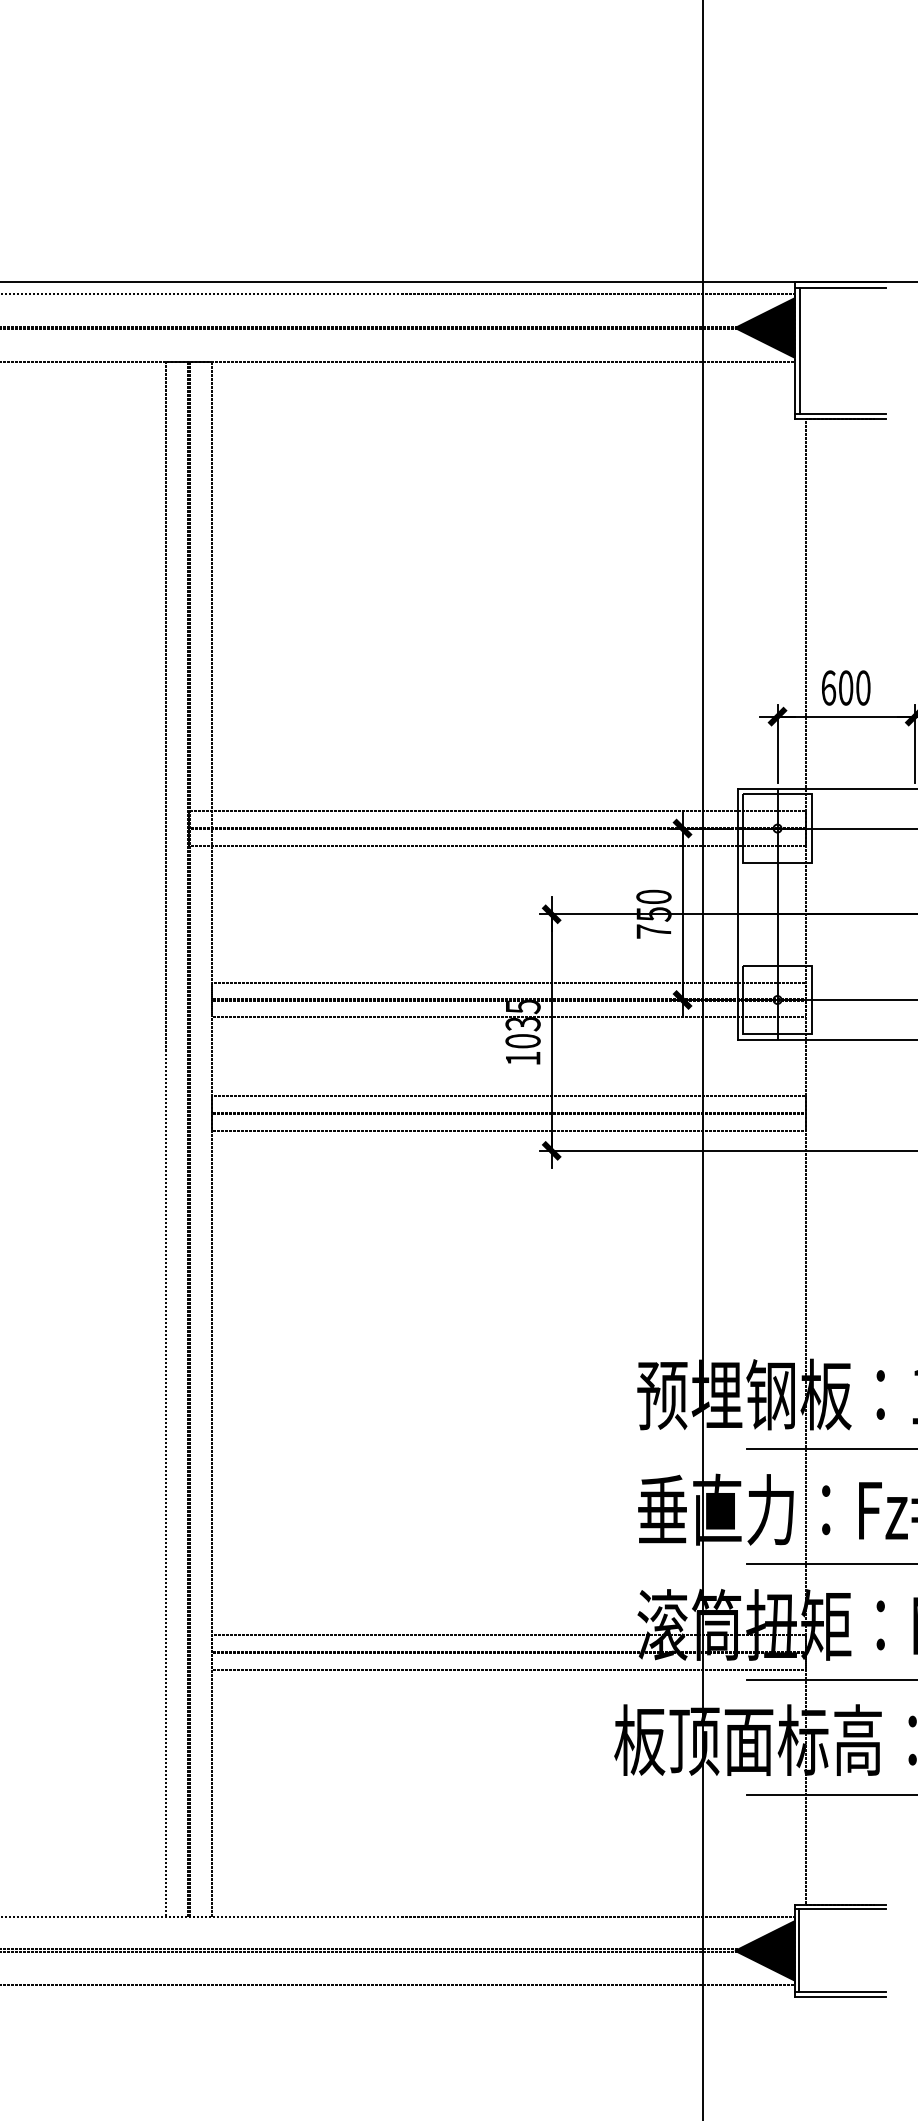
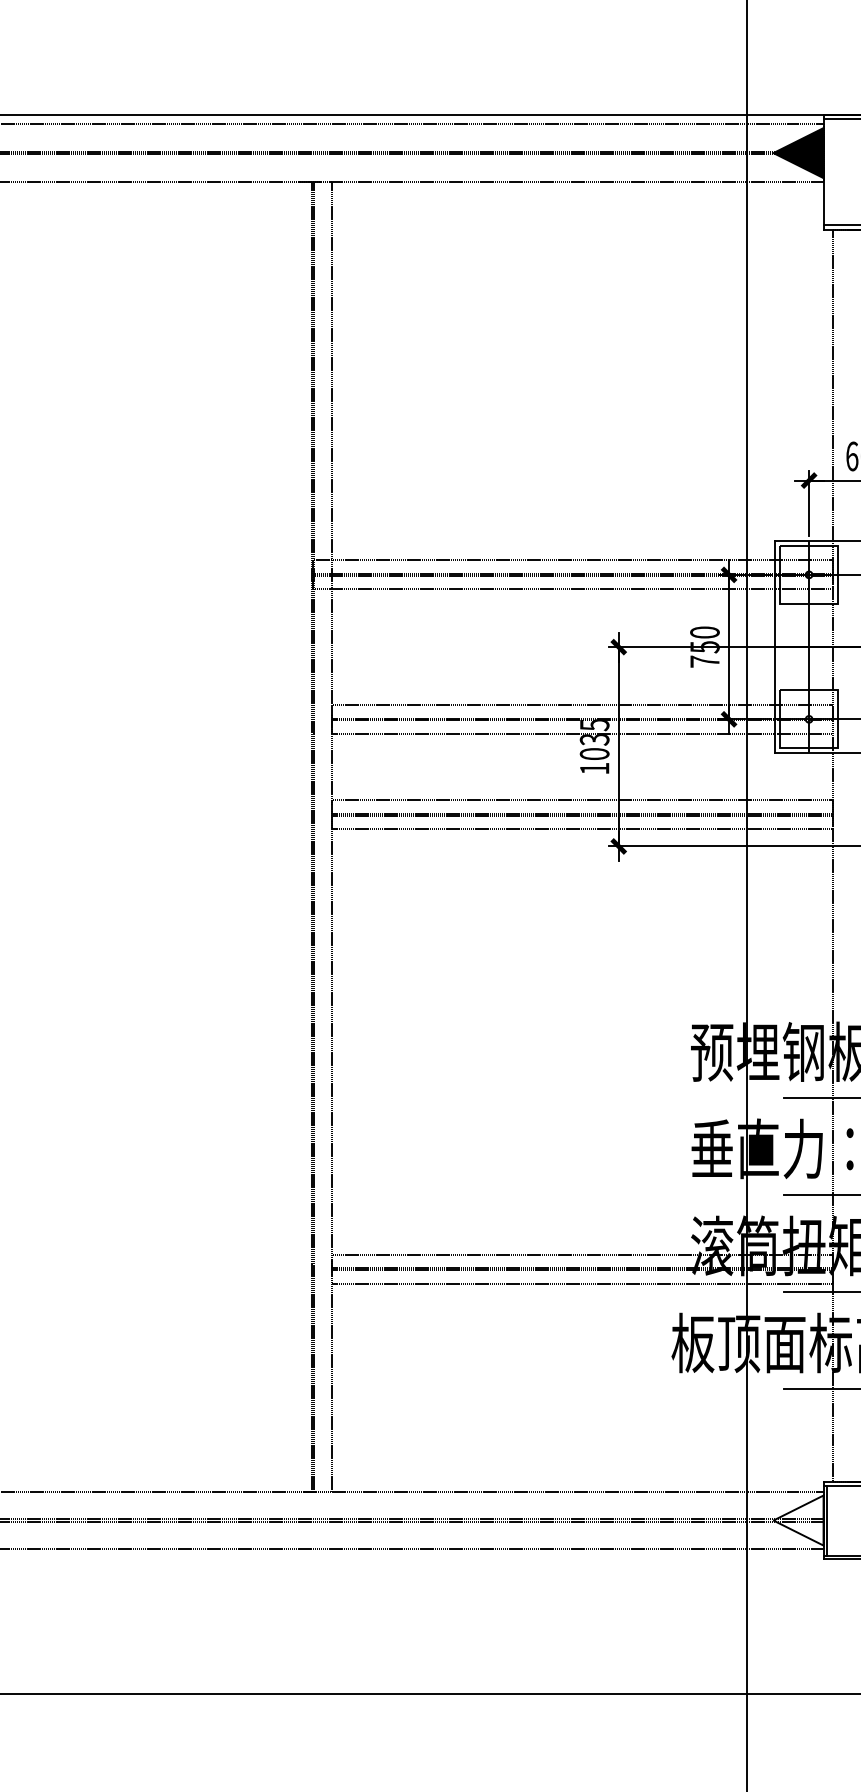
line: (800, 351) -> (828, 172), removed
line: (165, 1139) -> (293, 836), removed
fill: (764, 1950) -> (798, 1520), removed

